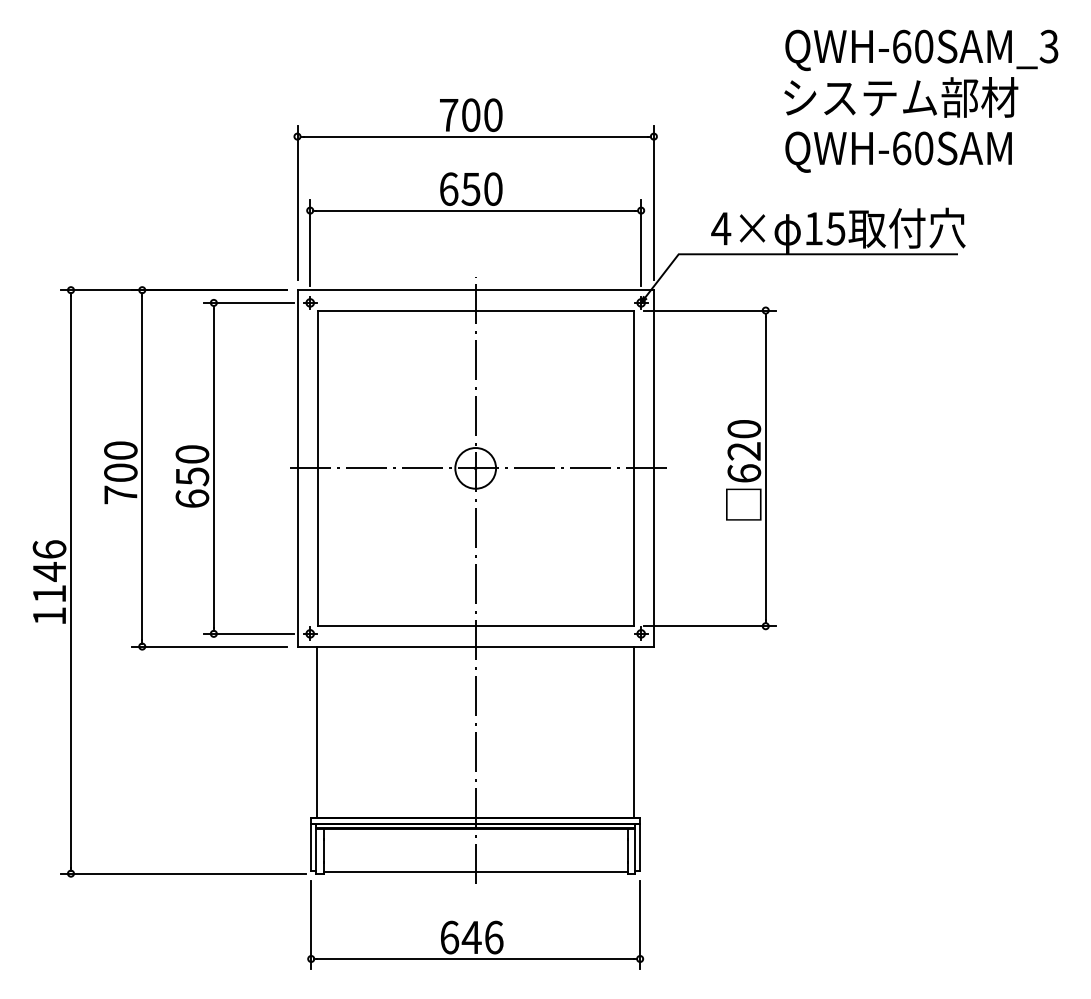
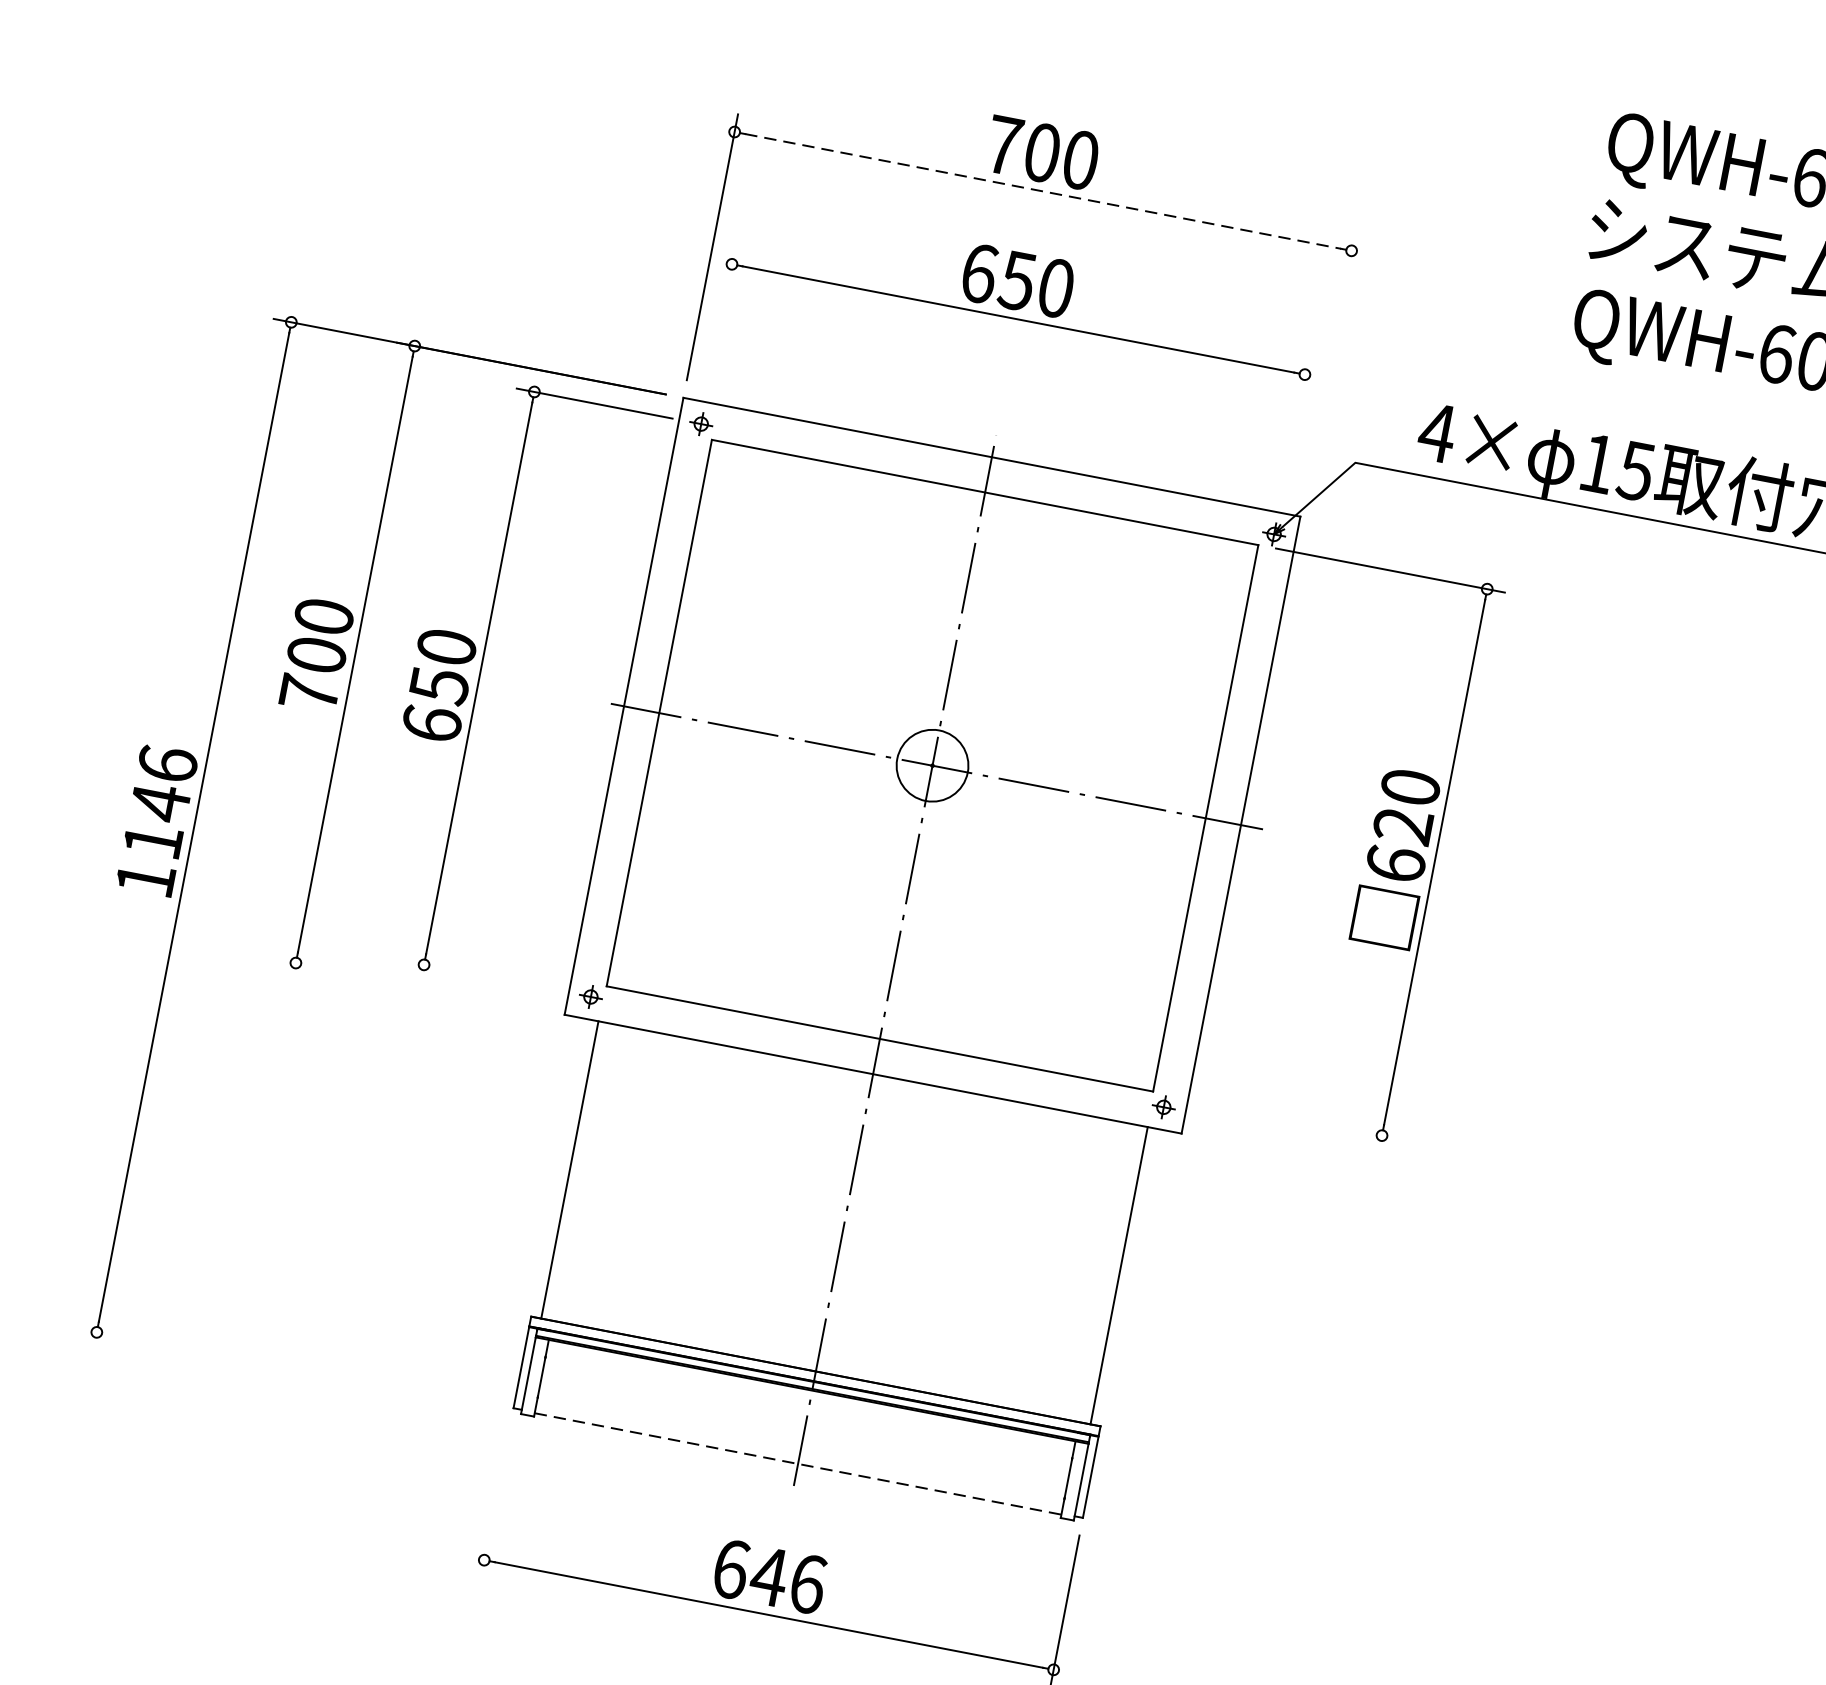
line: (476, 136) -> (1044, 191), solid -> dashed
line: (653, 203) -> (1328, 366), removed
line: (310, 243) -> (721, 321), removed
line: (641, 243) -> (1294, 431), removed
line: (709, 626) -> (1284, 1117), removed
line: (248, 633) -> (484, 975), removed
line: (209, 646) -> (412, 985), removed
line: (476, 871) -> (799, 1463), solid -> dashed
line: (182, 873) -> (289, 1369), removed
line: (311, 925) -> (495, 1502), removed

